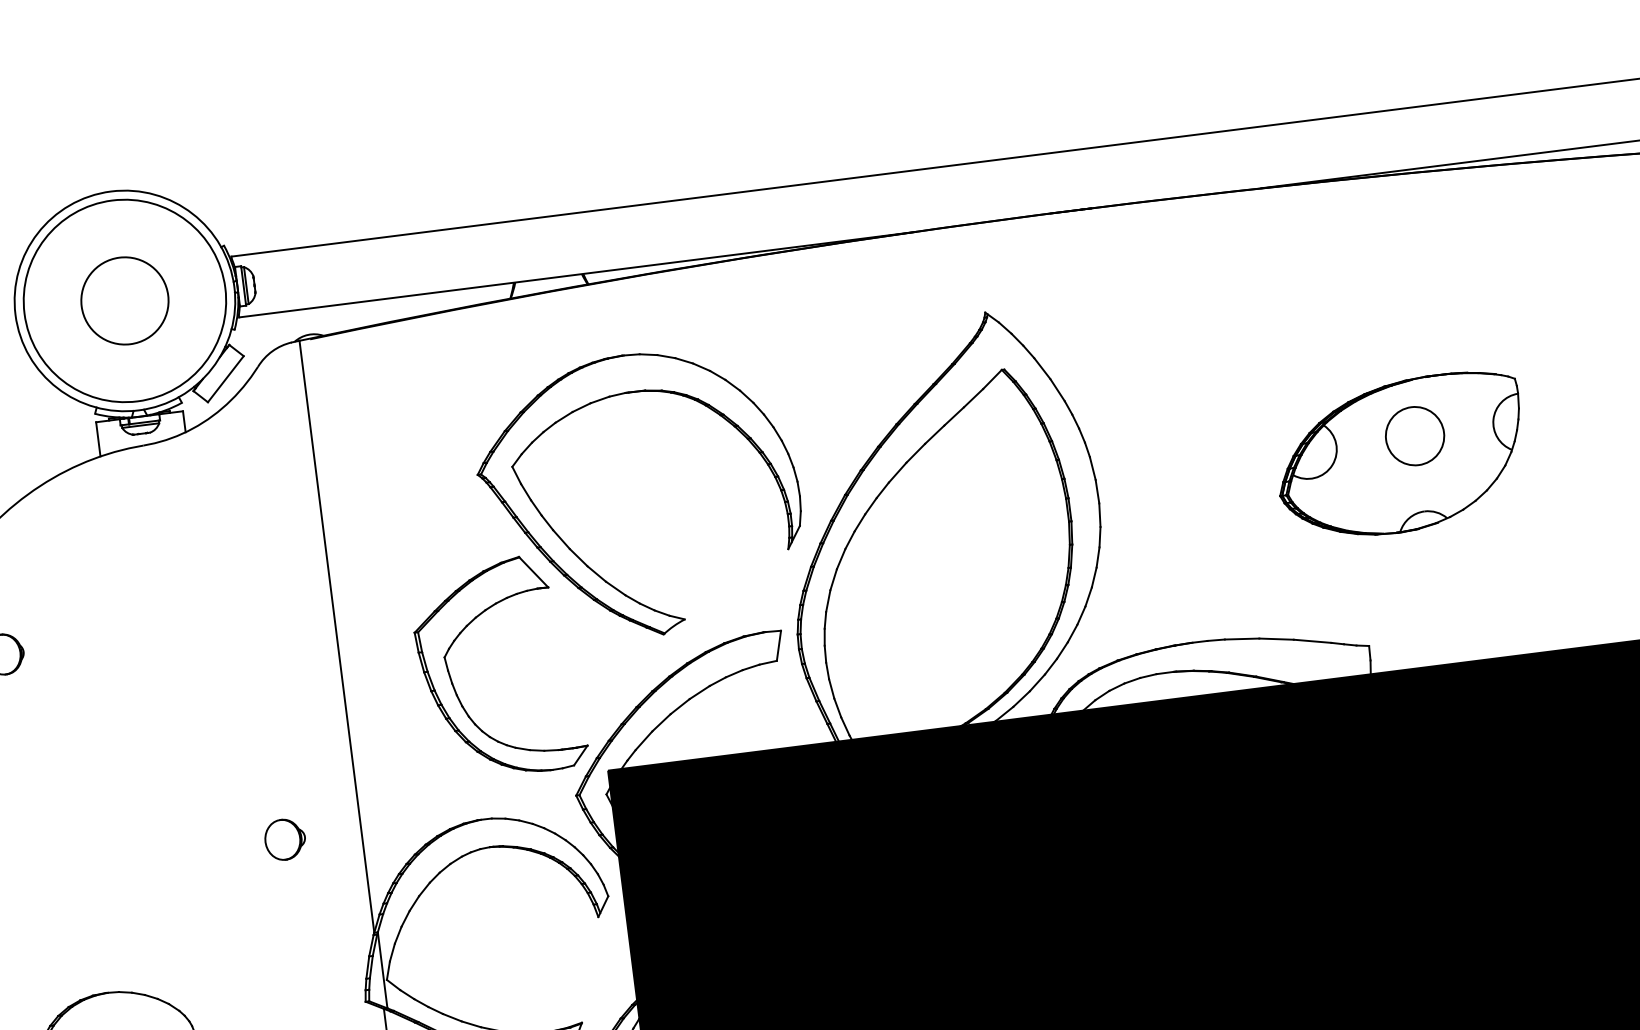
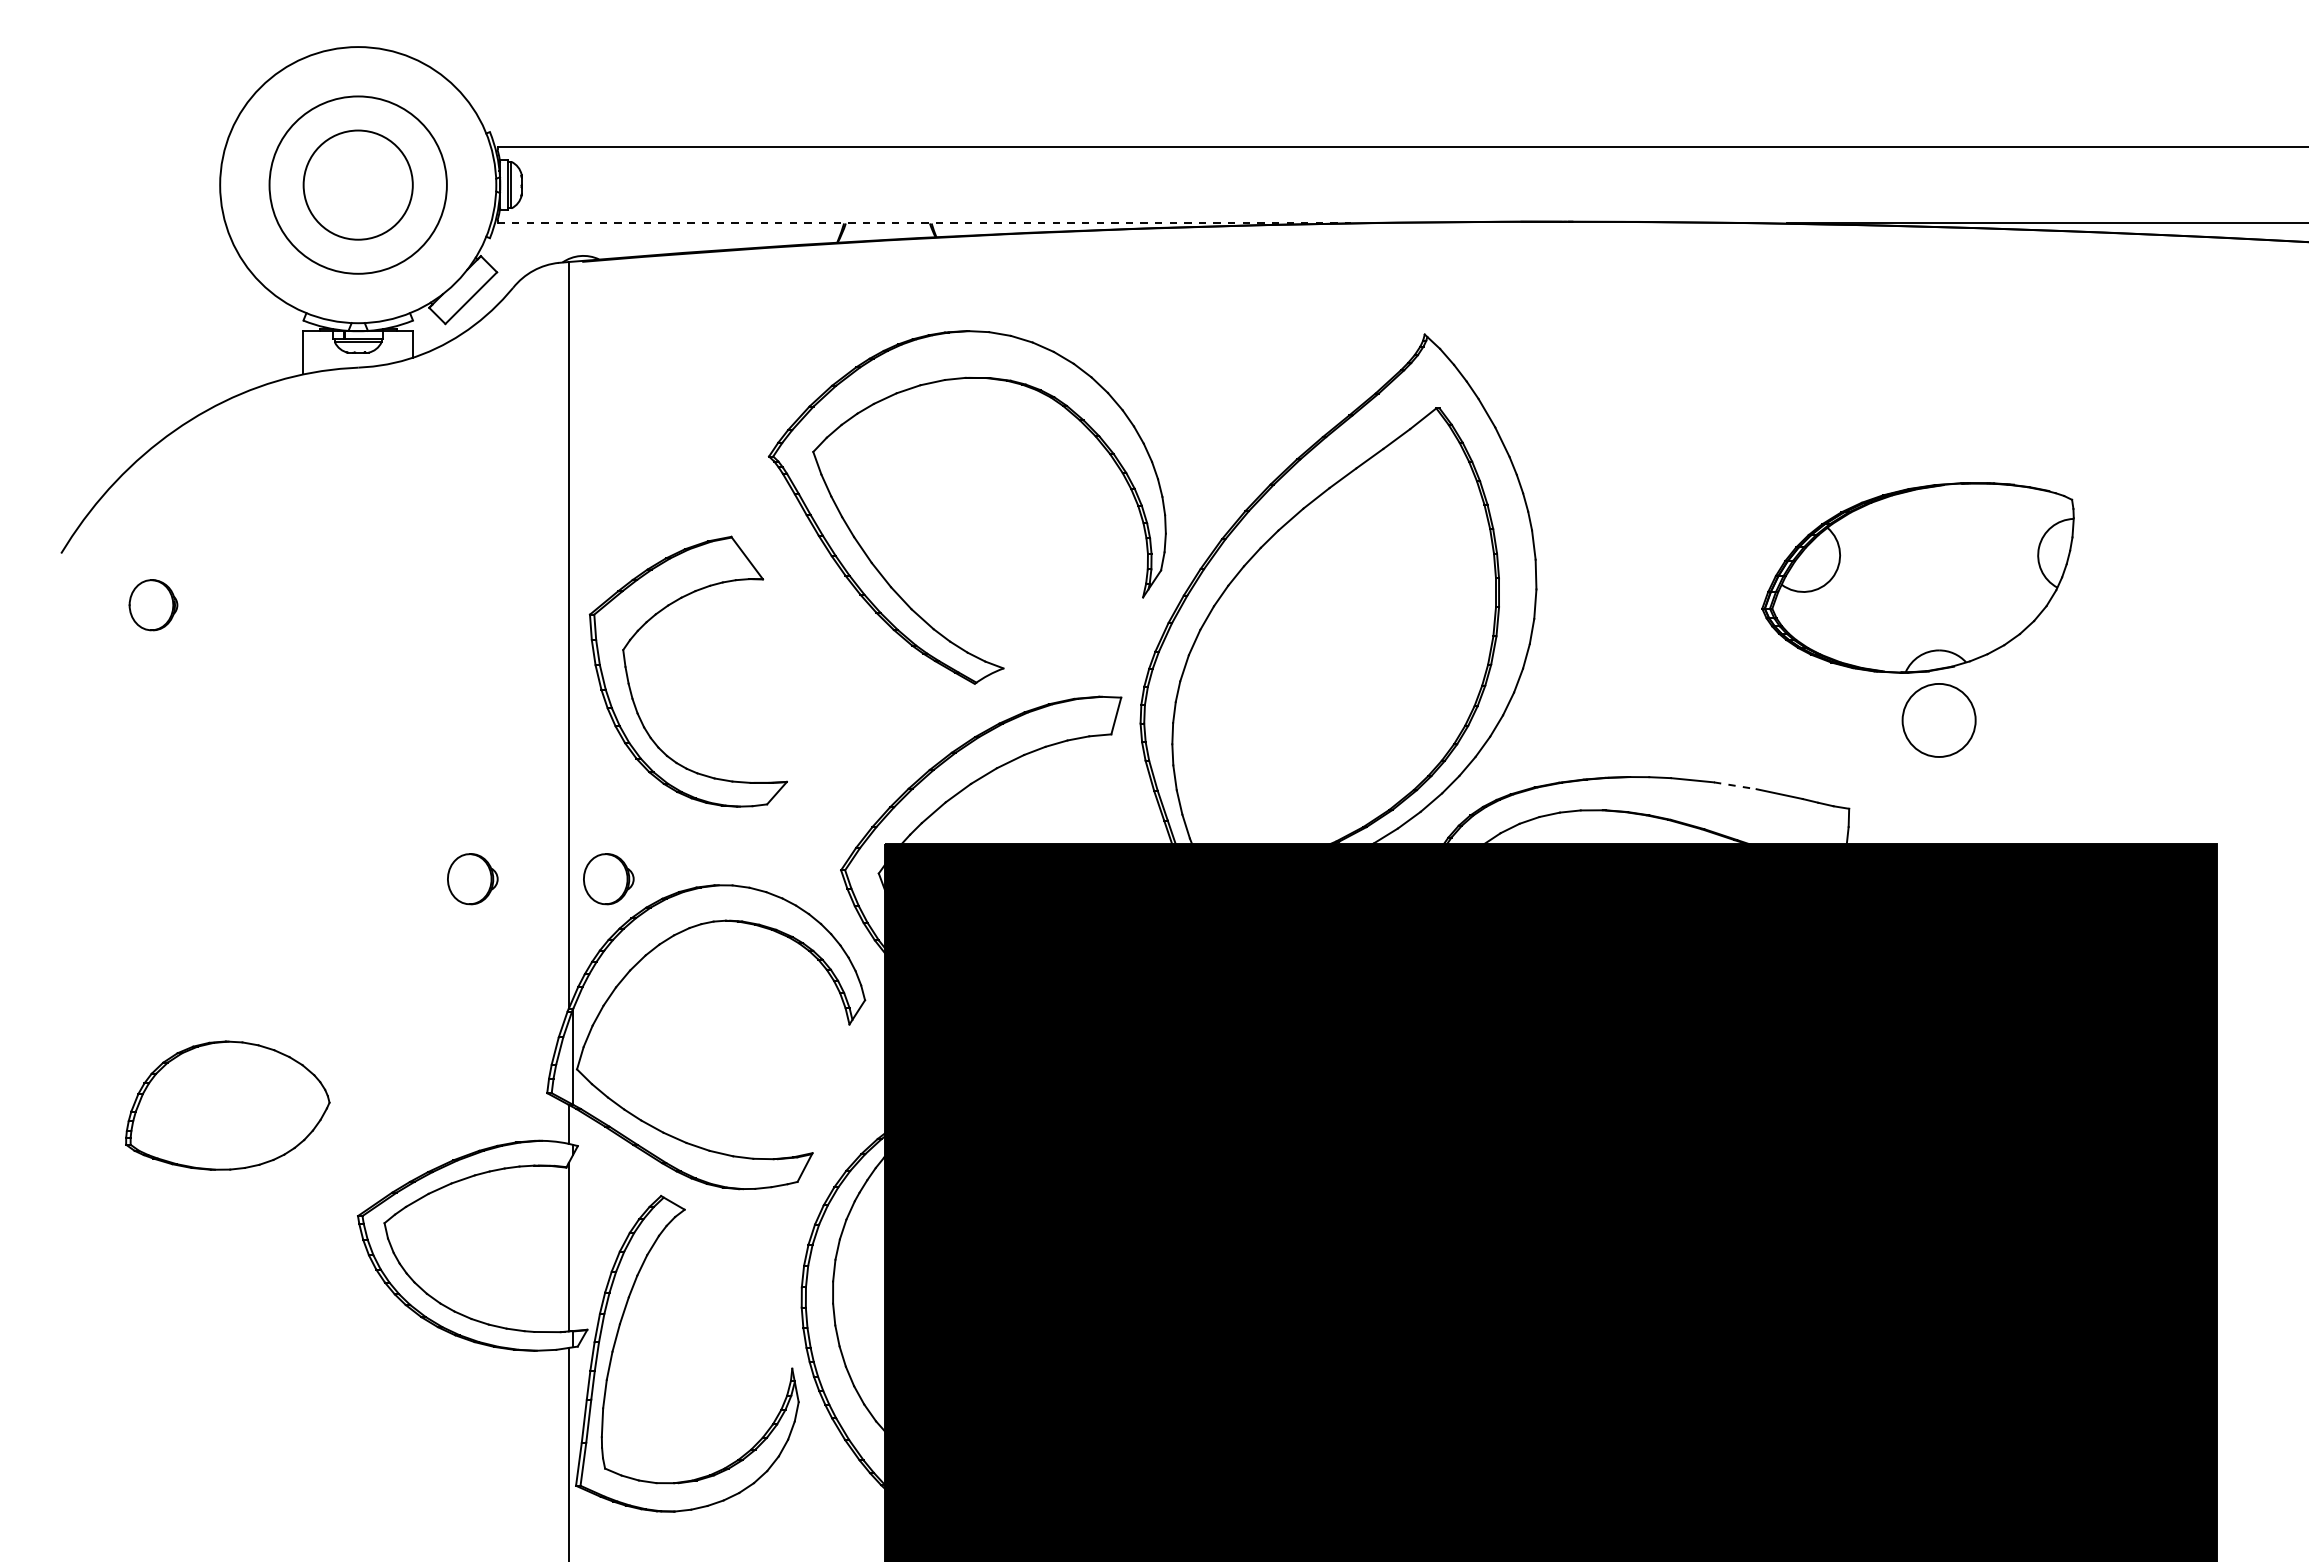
line: (577, 274) -> (924, 223), solid -> dashed
circle: (124, 300) -> (357, 184), size x0.7
circle: (1414, 436) -> (1938, 720), moved
line: (1276, 638) -> (1735, 785), solid -> dashed
part: (452, 681) -> (629, 681), moved
part: (392, 826) -> (608, 879), added

